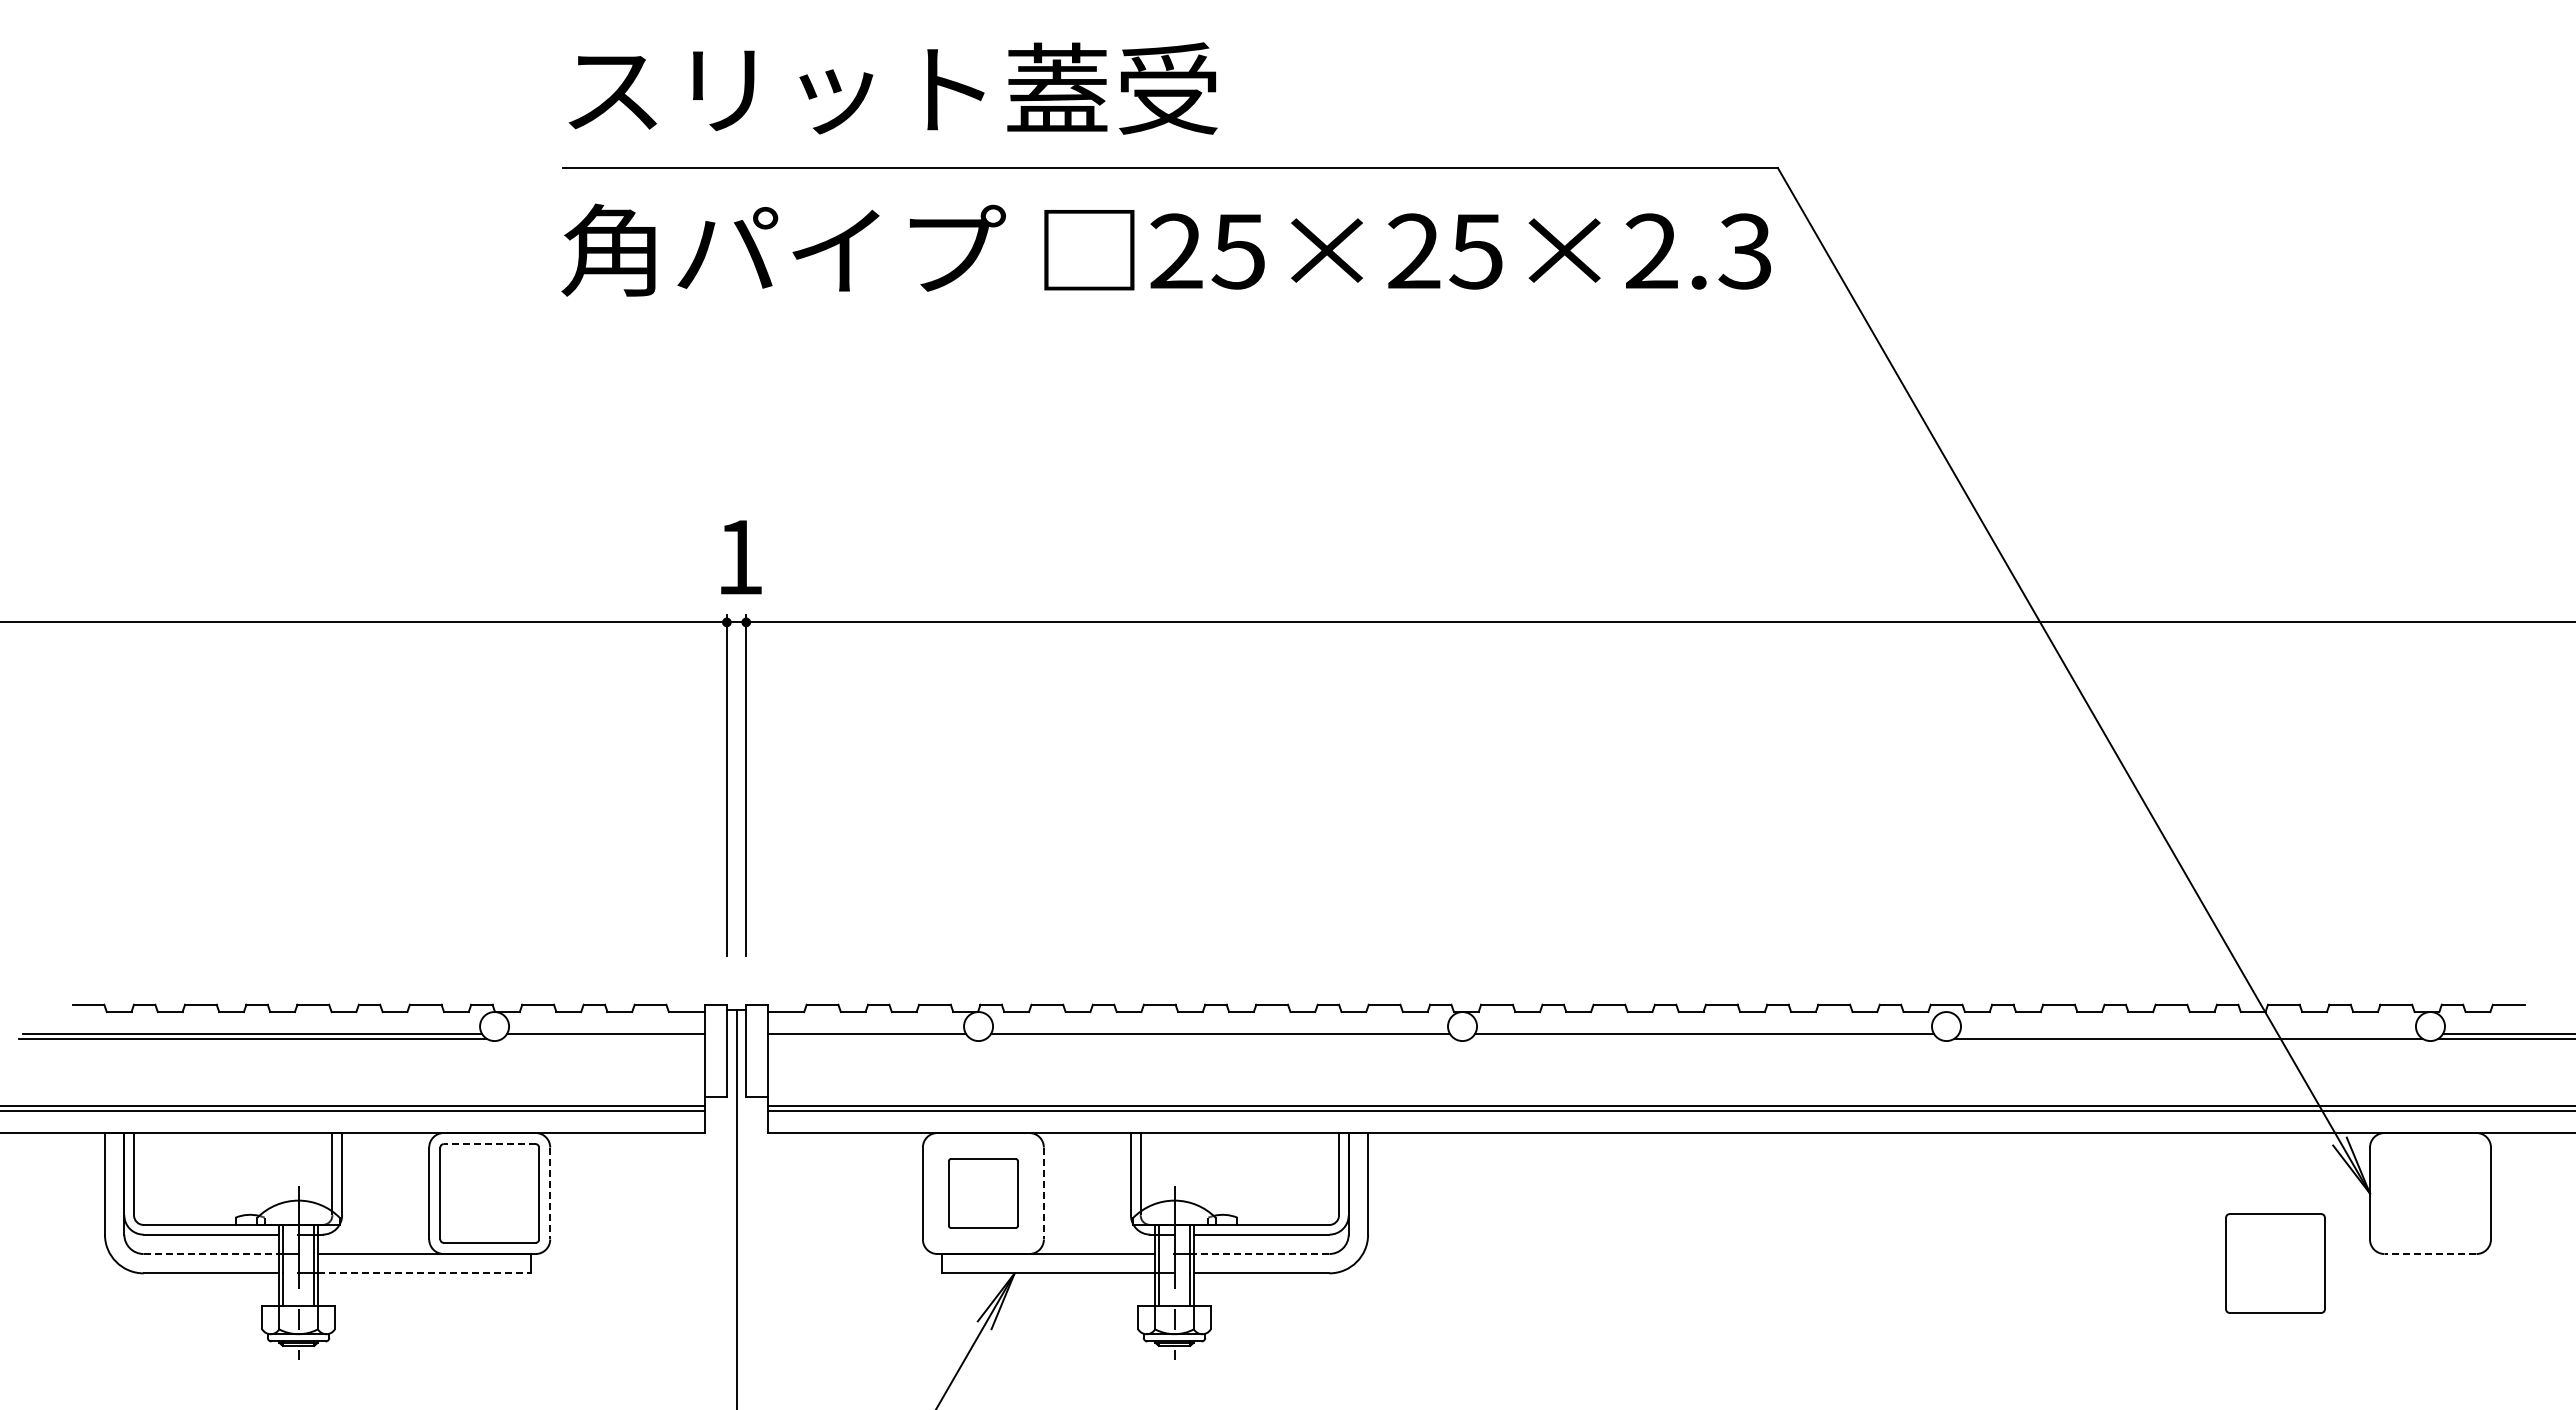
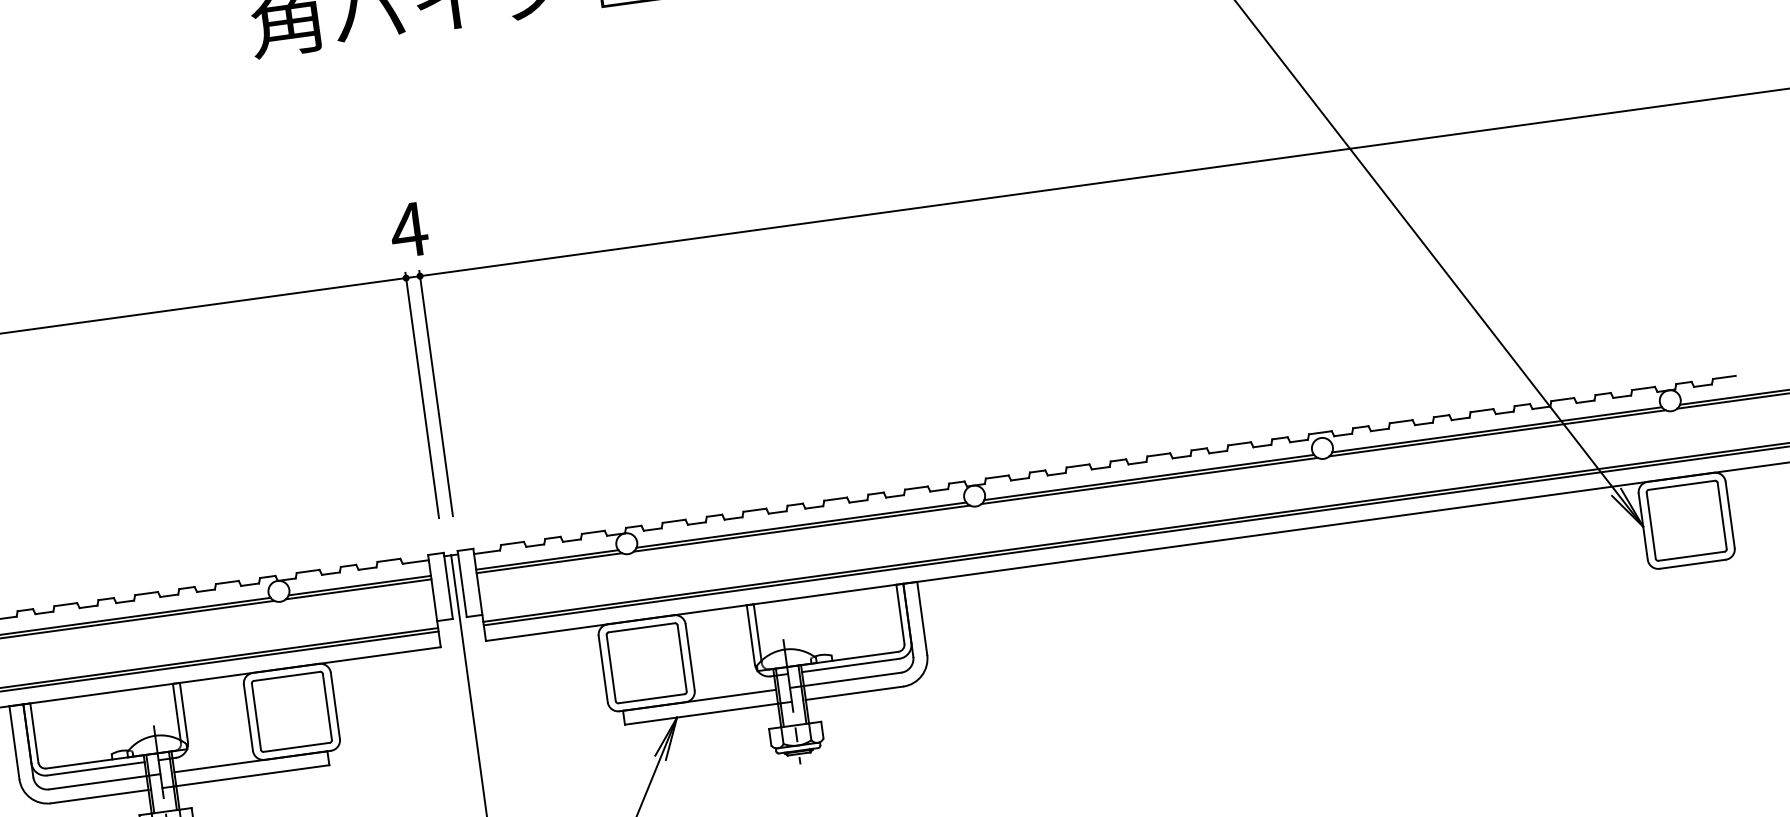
text: (739, 557) -> (408, 230), 1 -> 4
line: (2188, 1033) -> (1497, 429), added
line: (603, 1038) -> (358, 589), added
line: (869, 1038) -> (549, 563), added
line: (1220, 1038) -> (801, 528), added
line: (1704, 1038) -> (1149, 480), added
line: (489, 1144) -> (286, 676), dashed -> solid
line: (550, 1193) -> (335, 705), dashed -> solid
part: (983, 1193) -> (646, 663), size x1.43
line: (1043, 1193) -> (689, 657), dashed -> solid
line: (211, 1254) -> (97, 783), dashed -> solid
line: (1261, 1254) -> (852, 679), dashed -> solid
line: (2430, 1254) -> (1692, 564), dashed -> solid
part: (2275, 1263) -> (1686, 520), moved
line: (424, 1273) -> (252, 775), dashed -> solid

